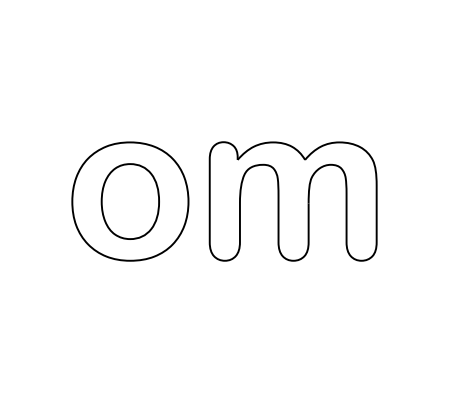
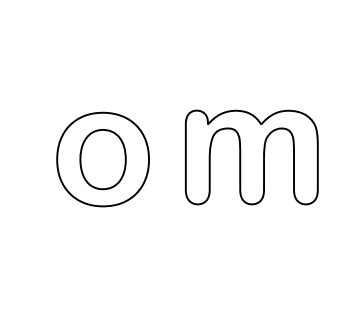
part: (292, 201) -> (251, 157), moved

